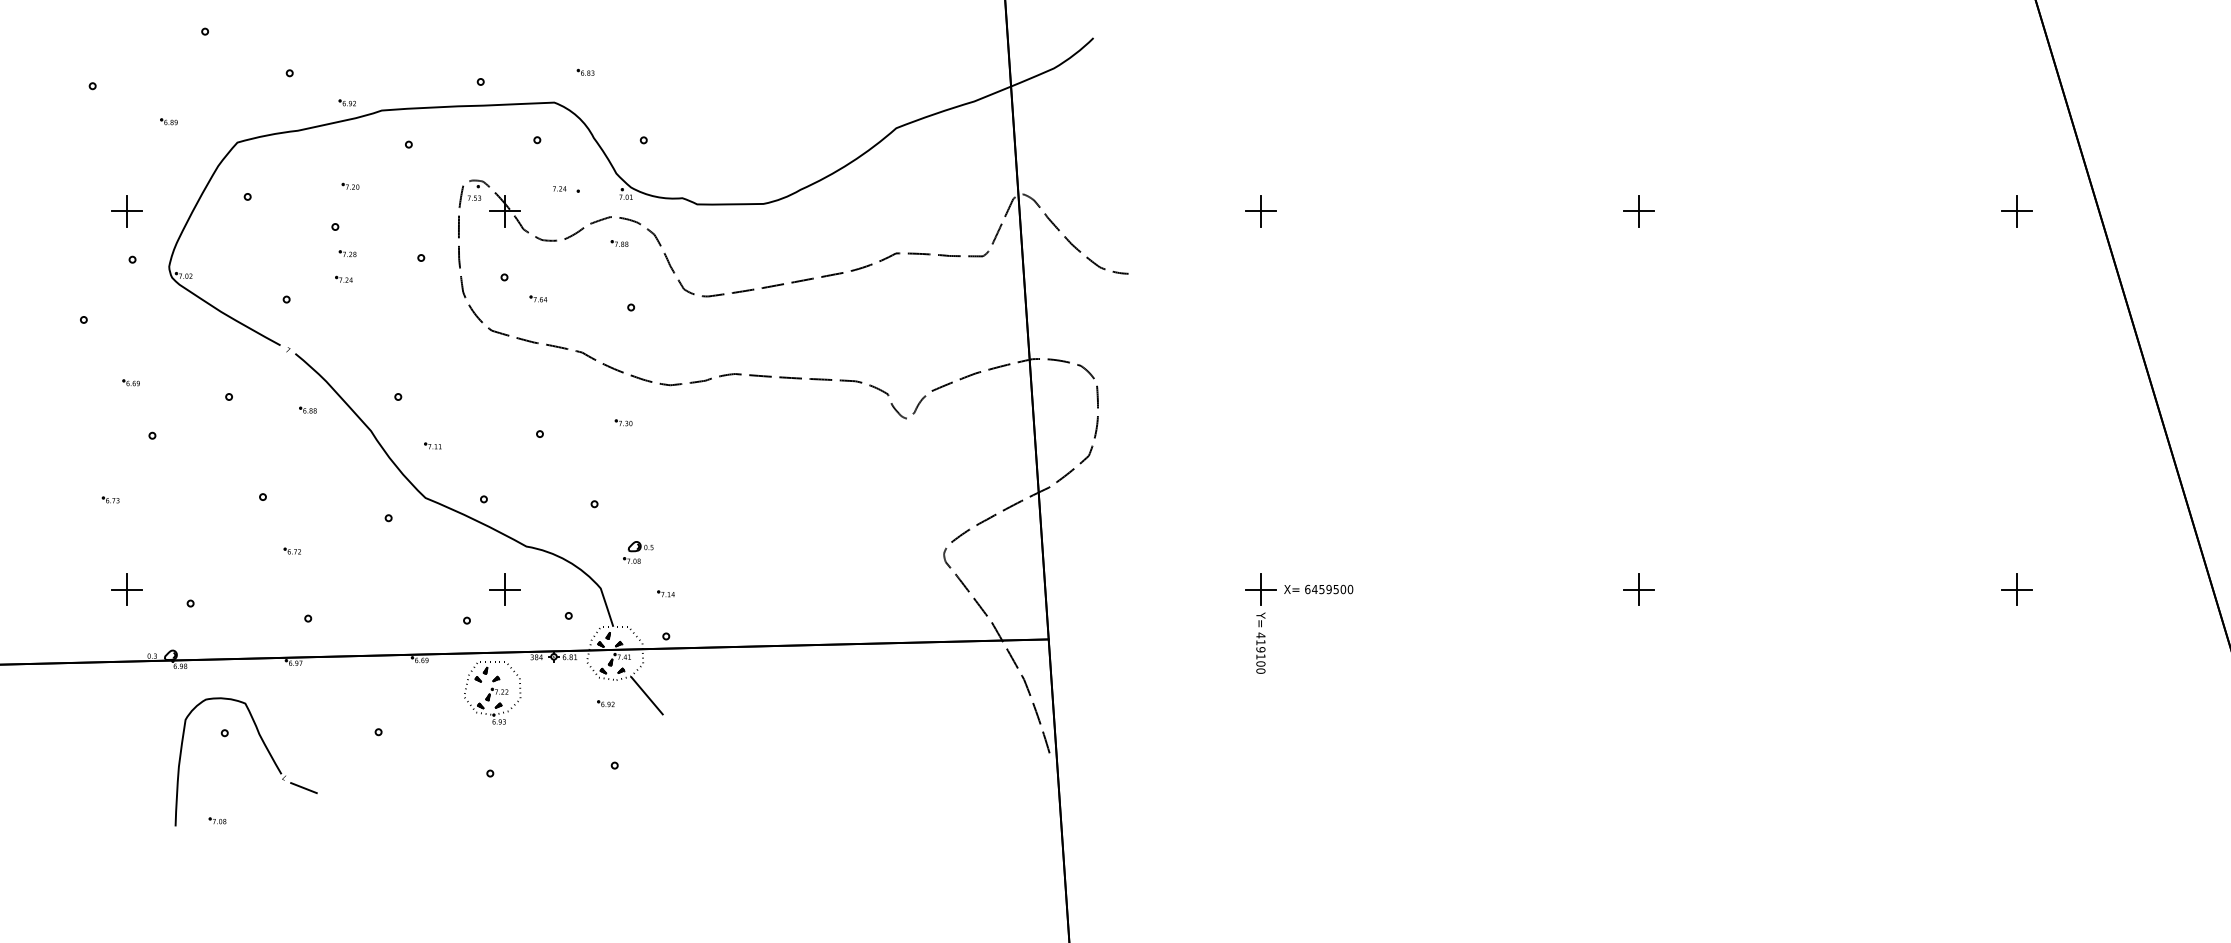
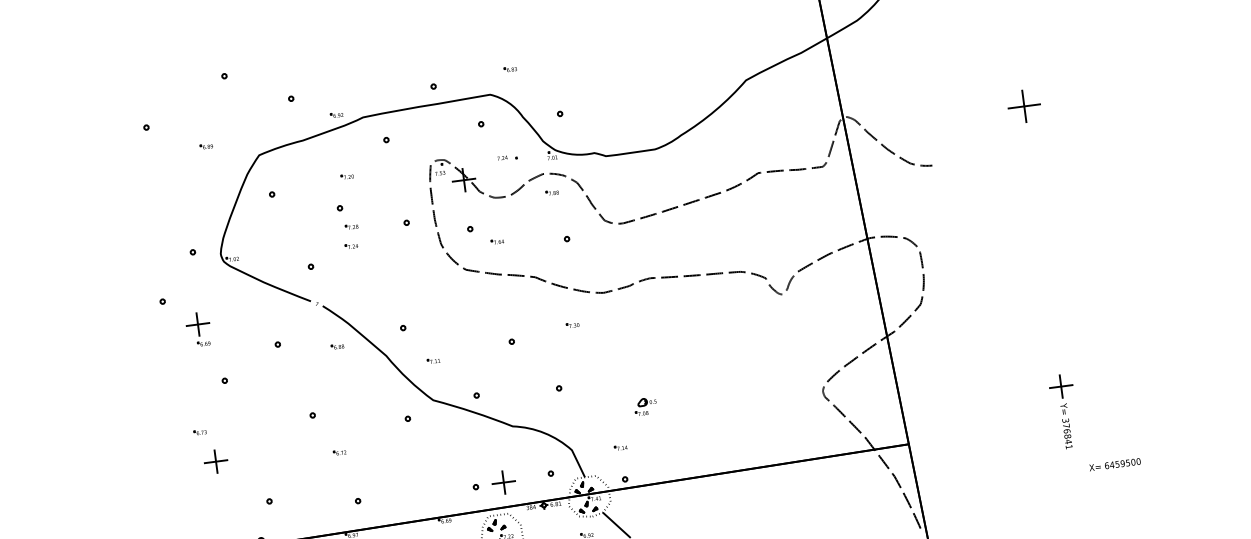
part: (126, 211) -> (197, 324), moved
part: (1260, 211) -> (1024, 106), size x1.4
part: (638, 552) -> (645, 406), moved
part: (126, 589) -> (215, 461), moved
part: (504, 589) -> (503, 482), moved
text: (1318, 589) -> (1114, 464), moved
text: (1260, 652) -> (1067, 433), 419100 -> 376841

